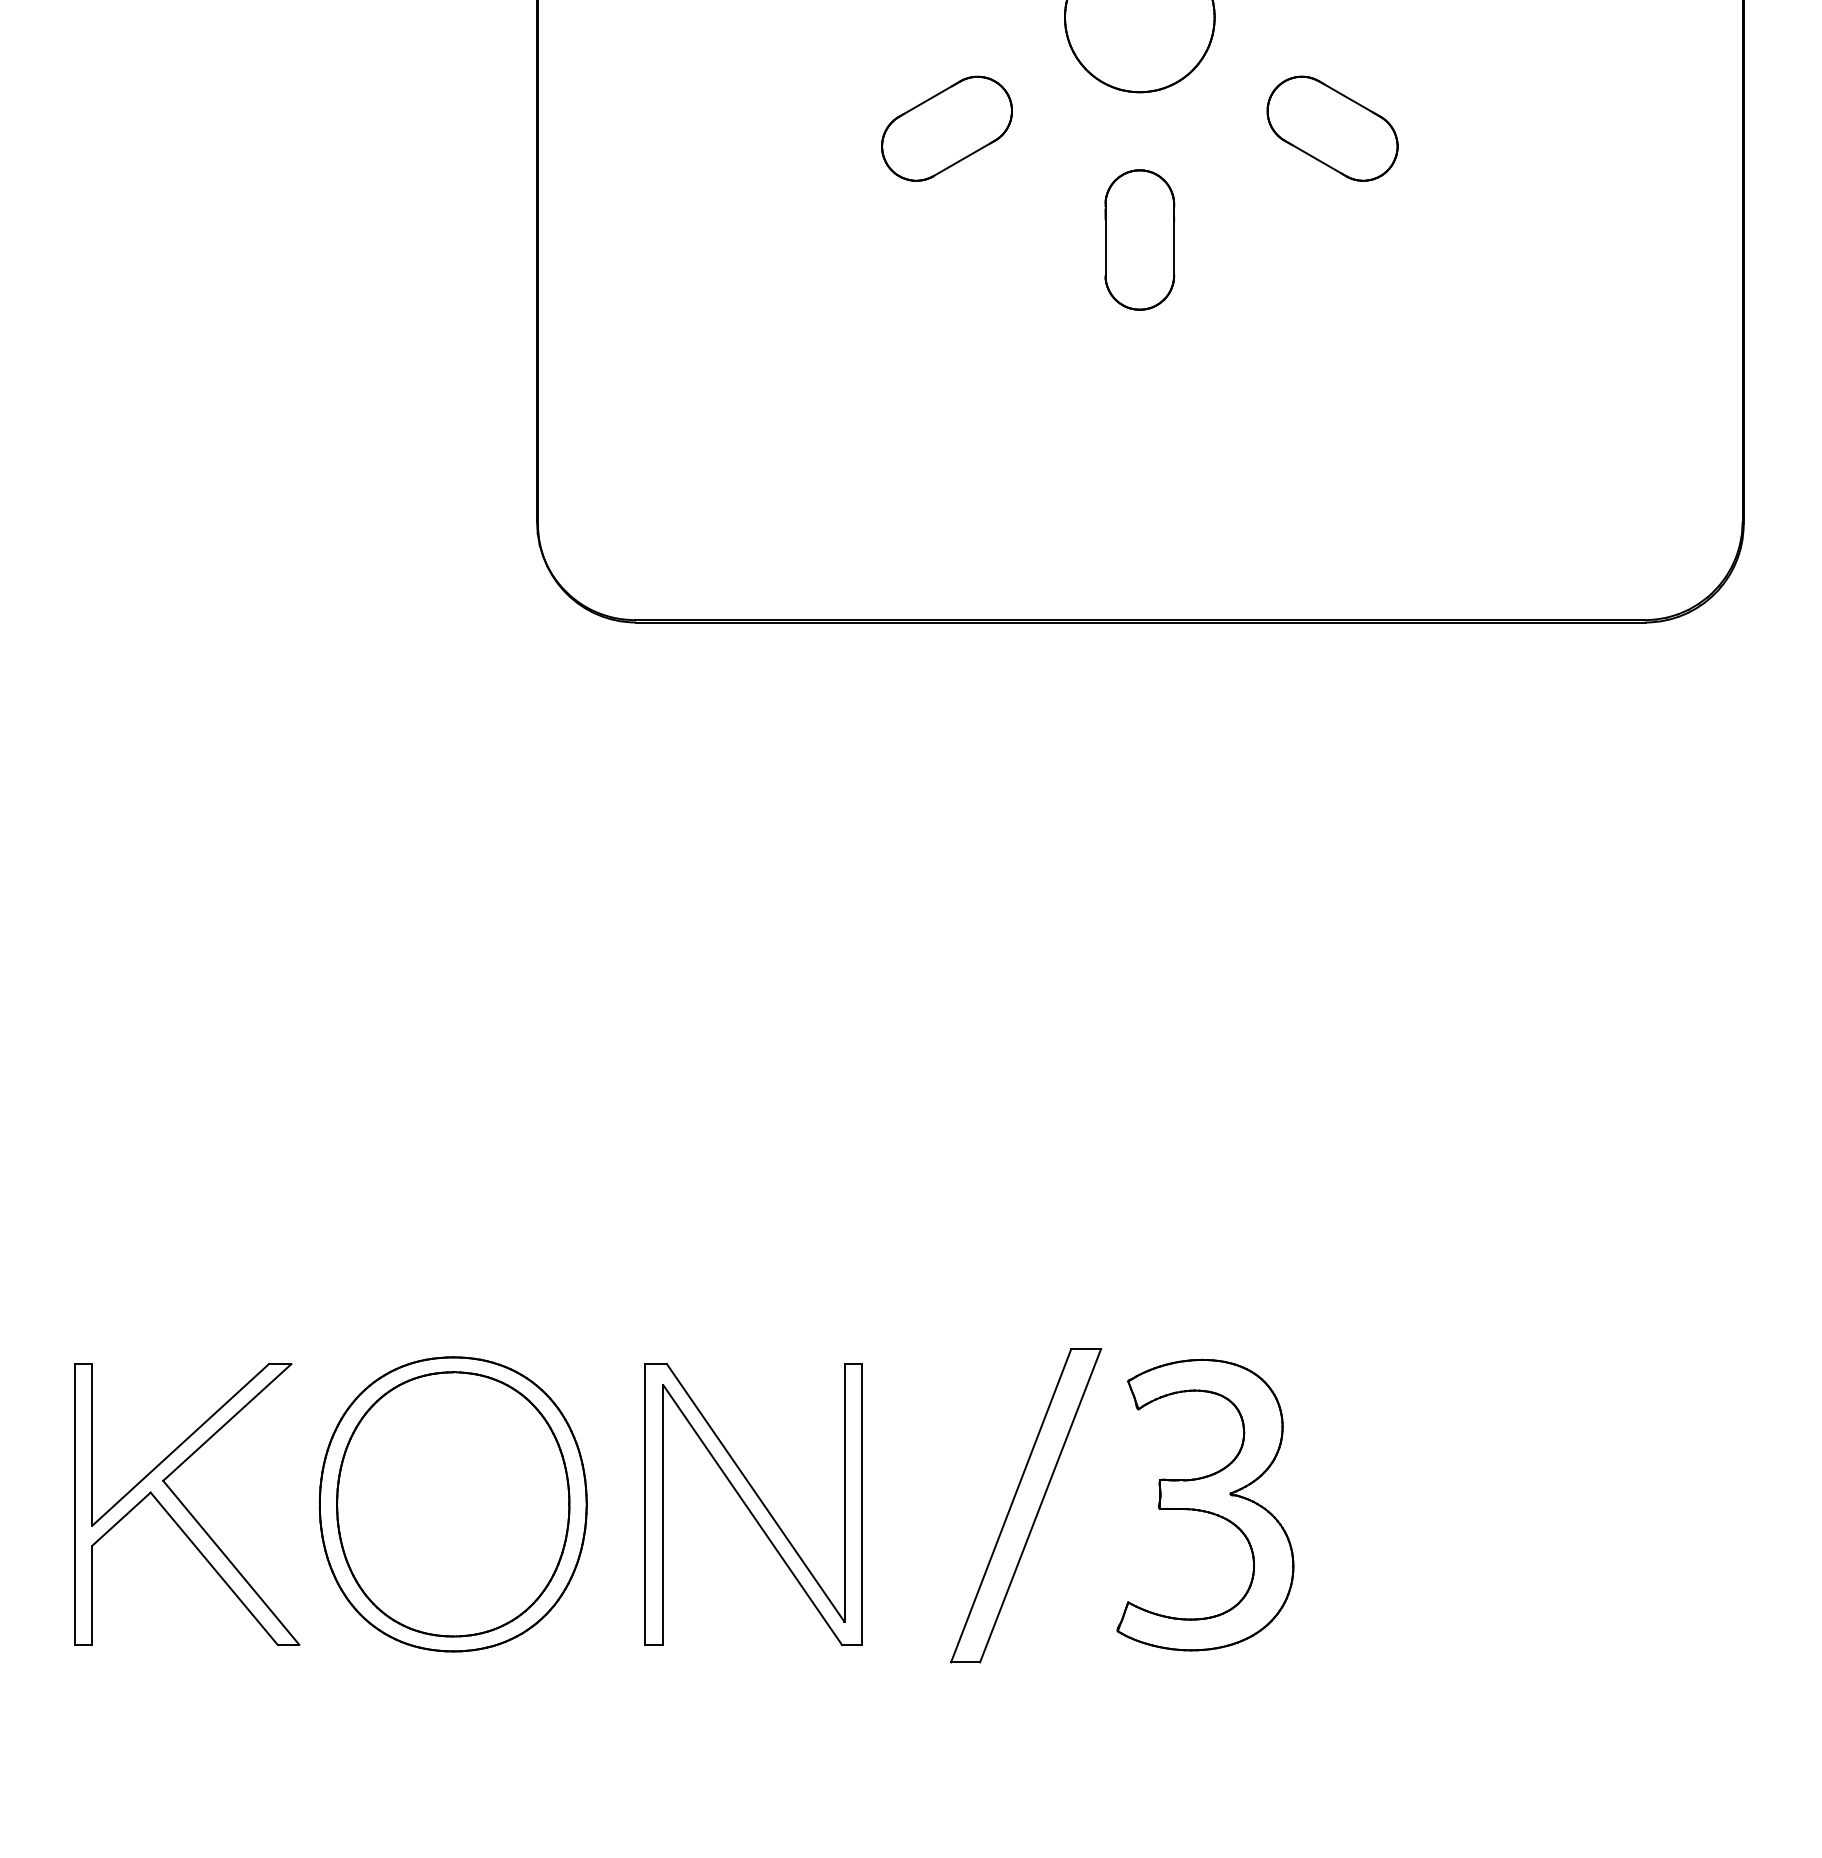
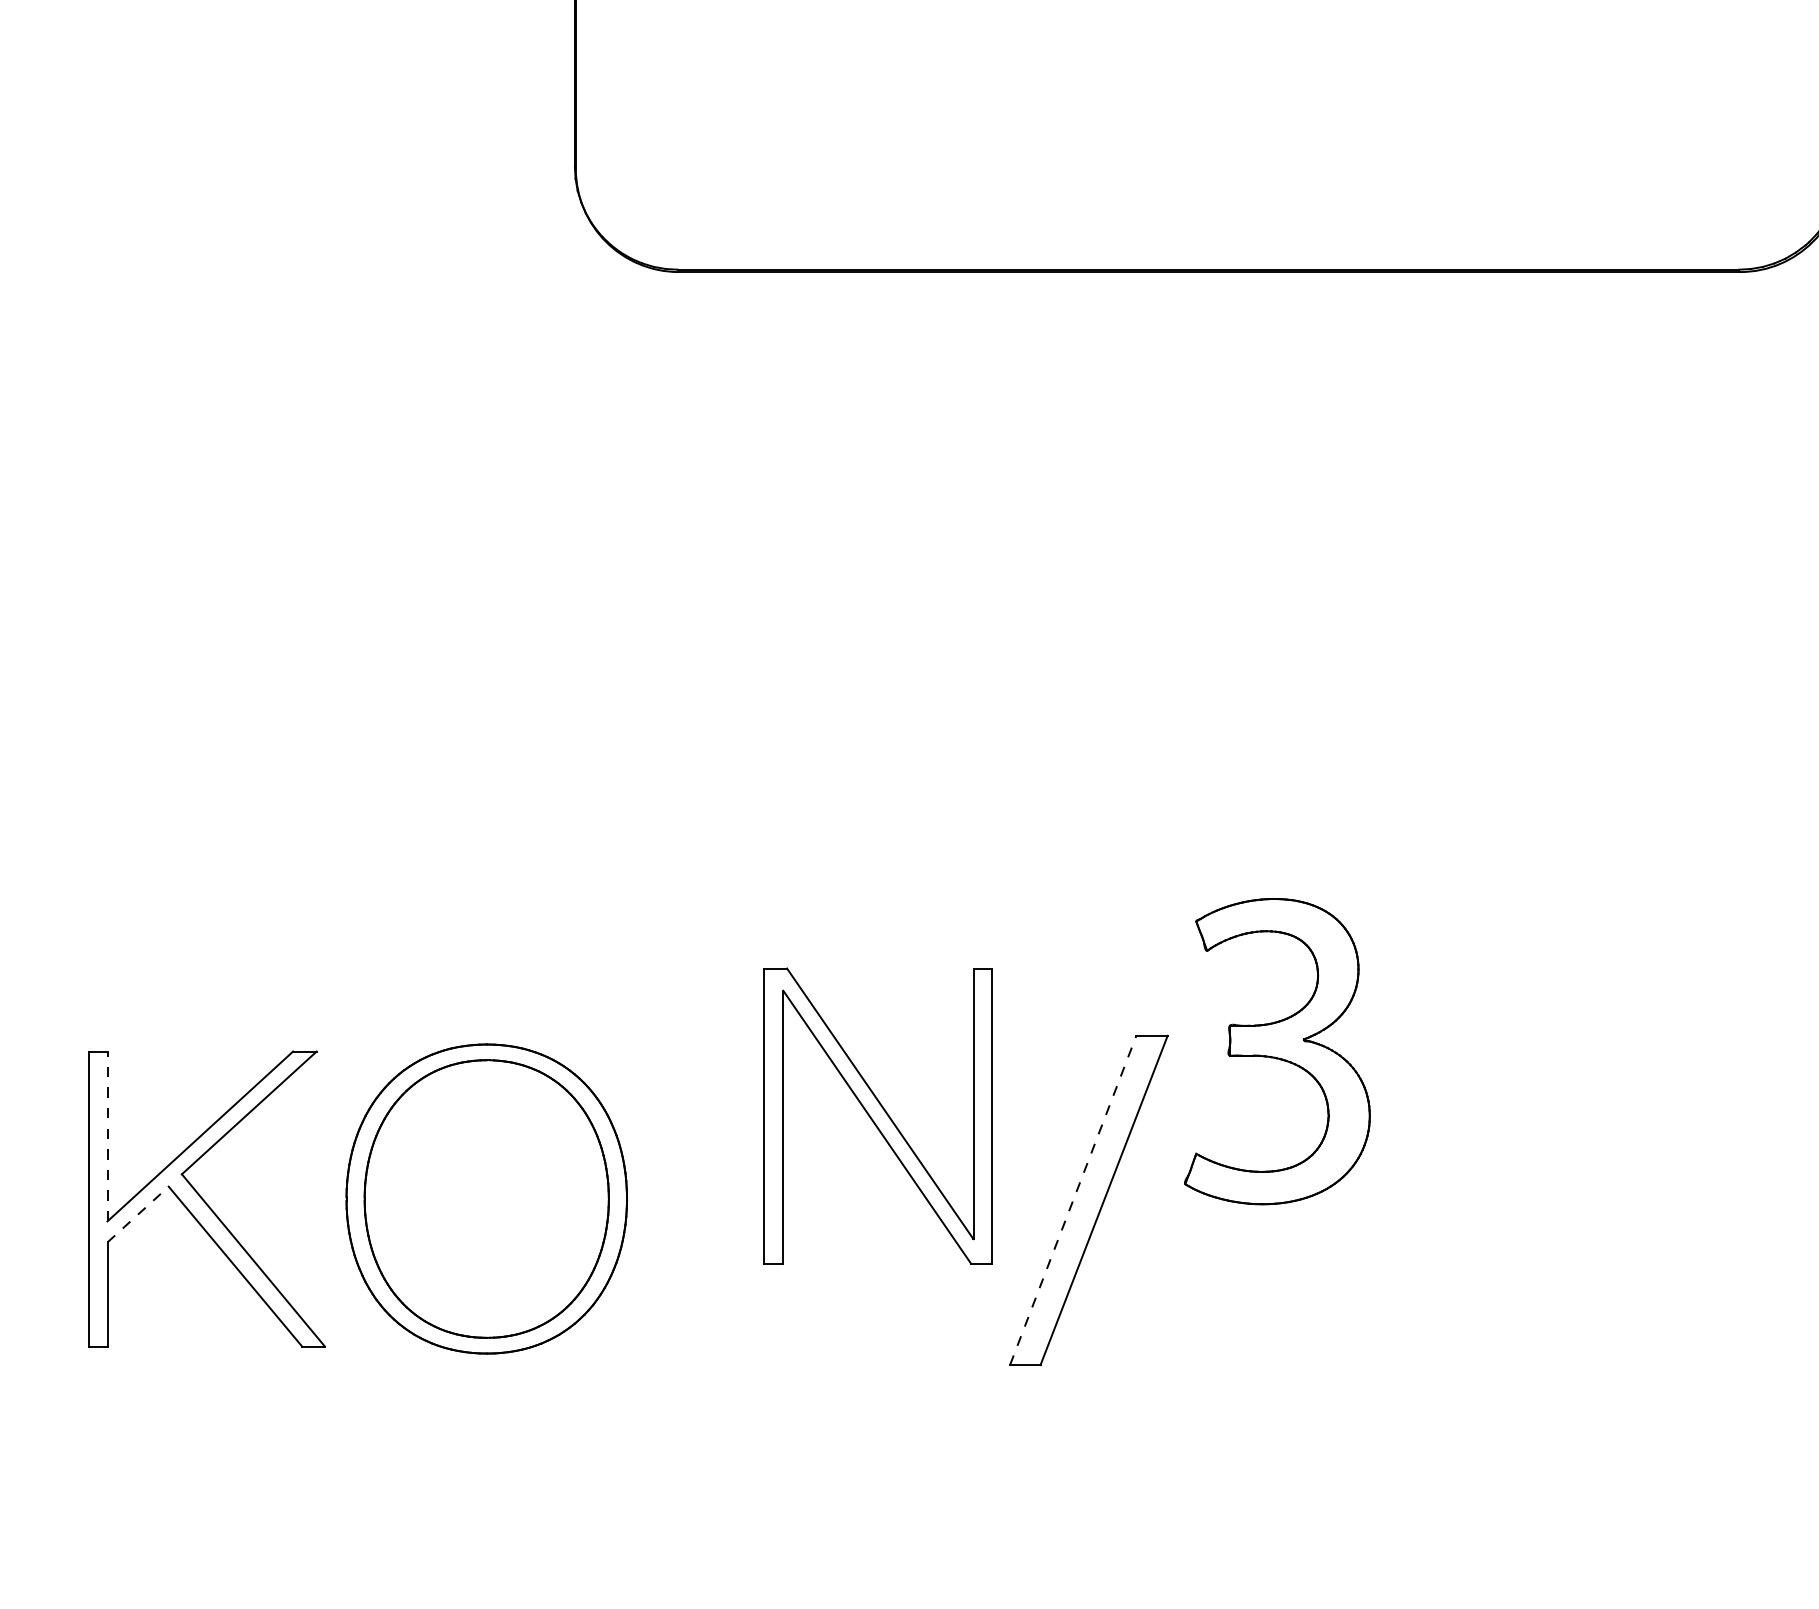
line: (92, 1444) -> (107, 1136), solid -> dashed
part: (753, 1504) -> (878, 1116), moved
part: (1205, 1504) -> (1277, 1050), moved
line: (1011, 1505) -> (1073, 1200), solid -> dashed
line: (121, 1518) -> (138, 1213), solid -> dashed

